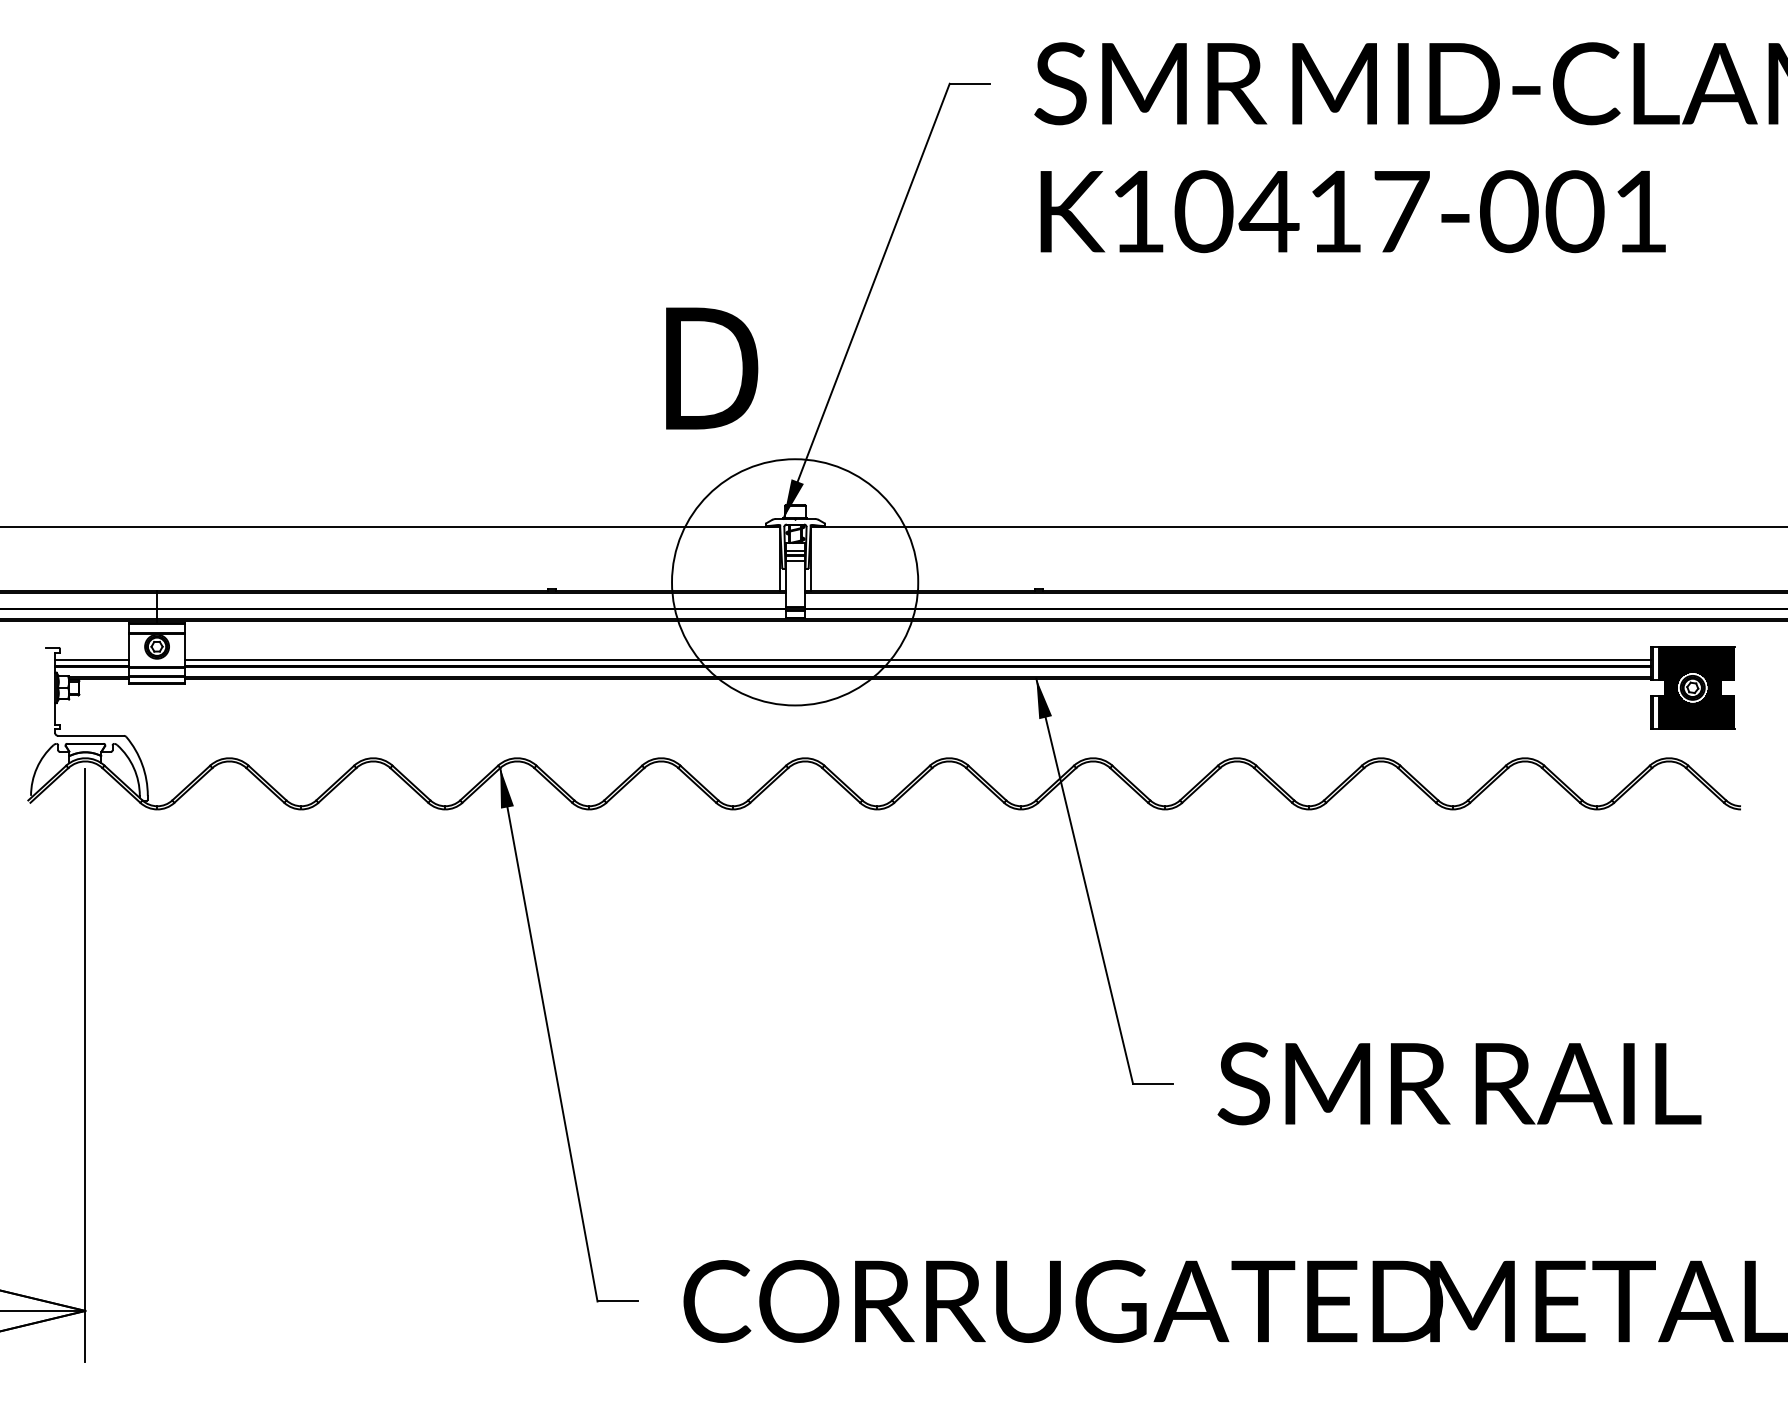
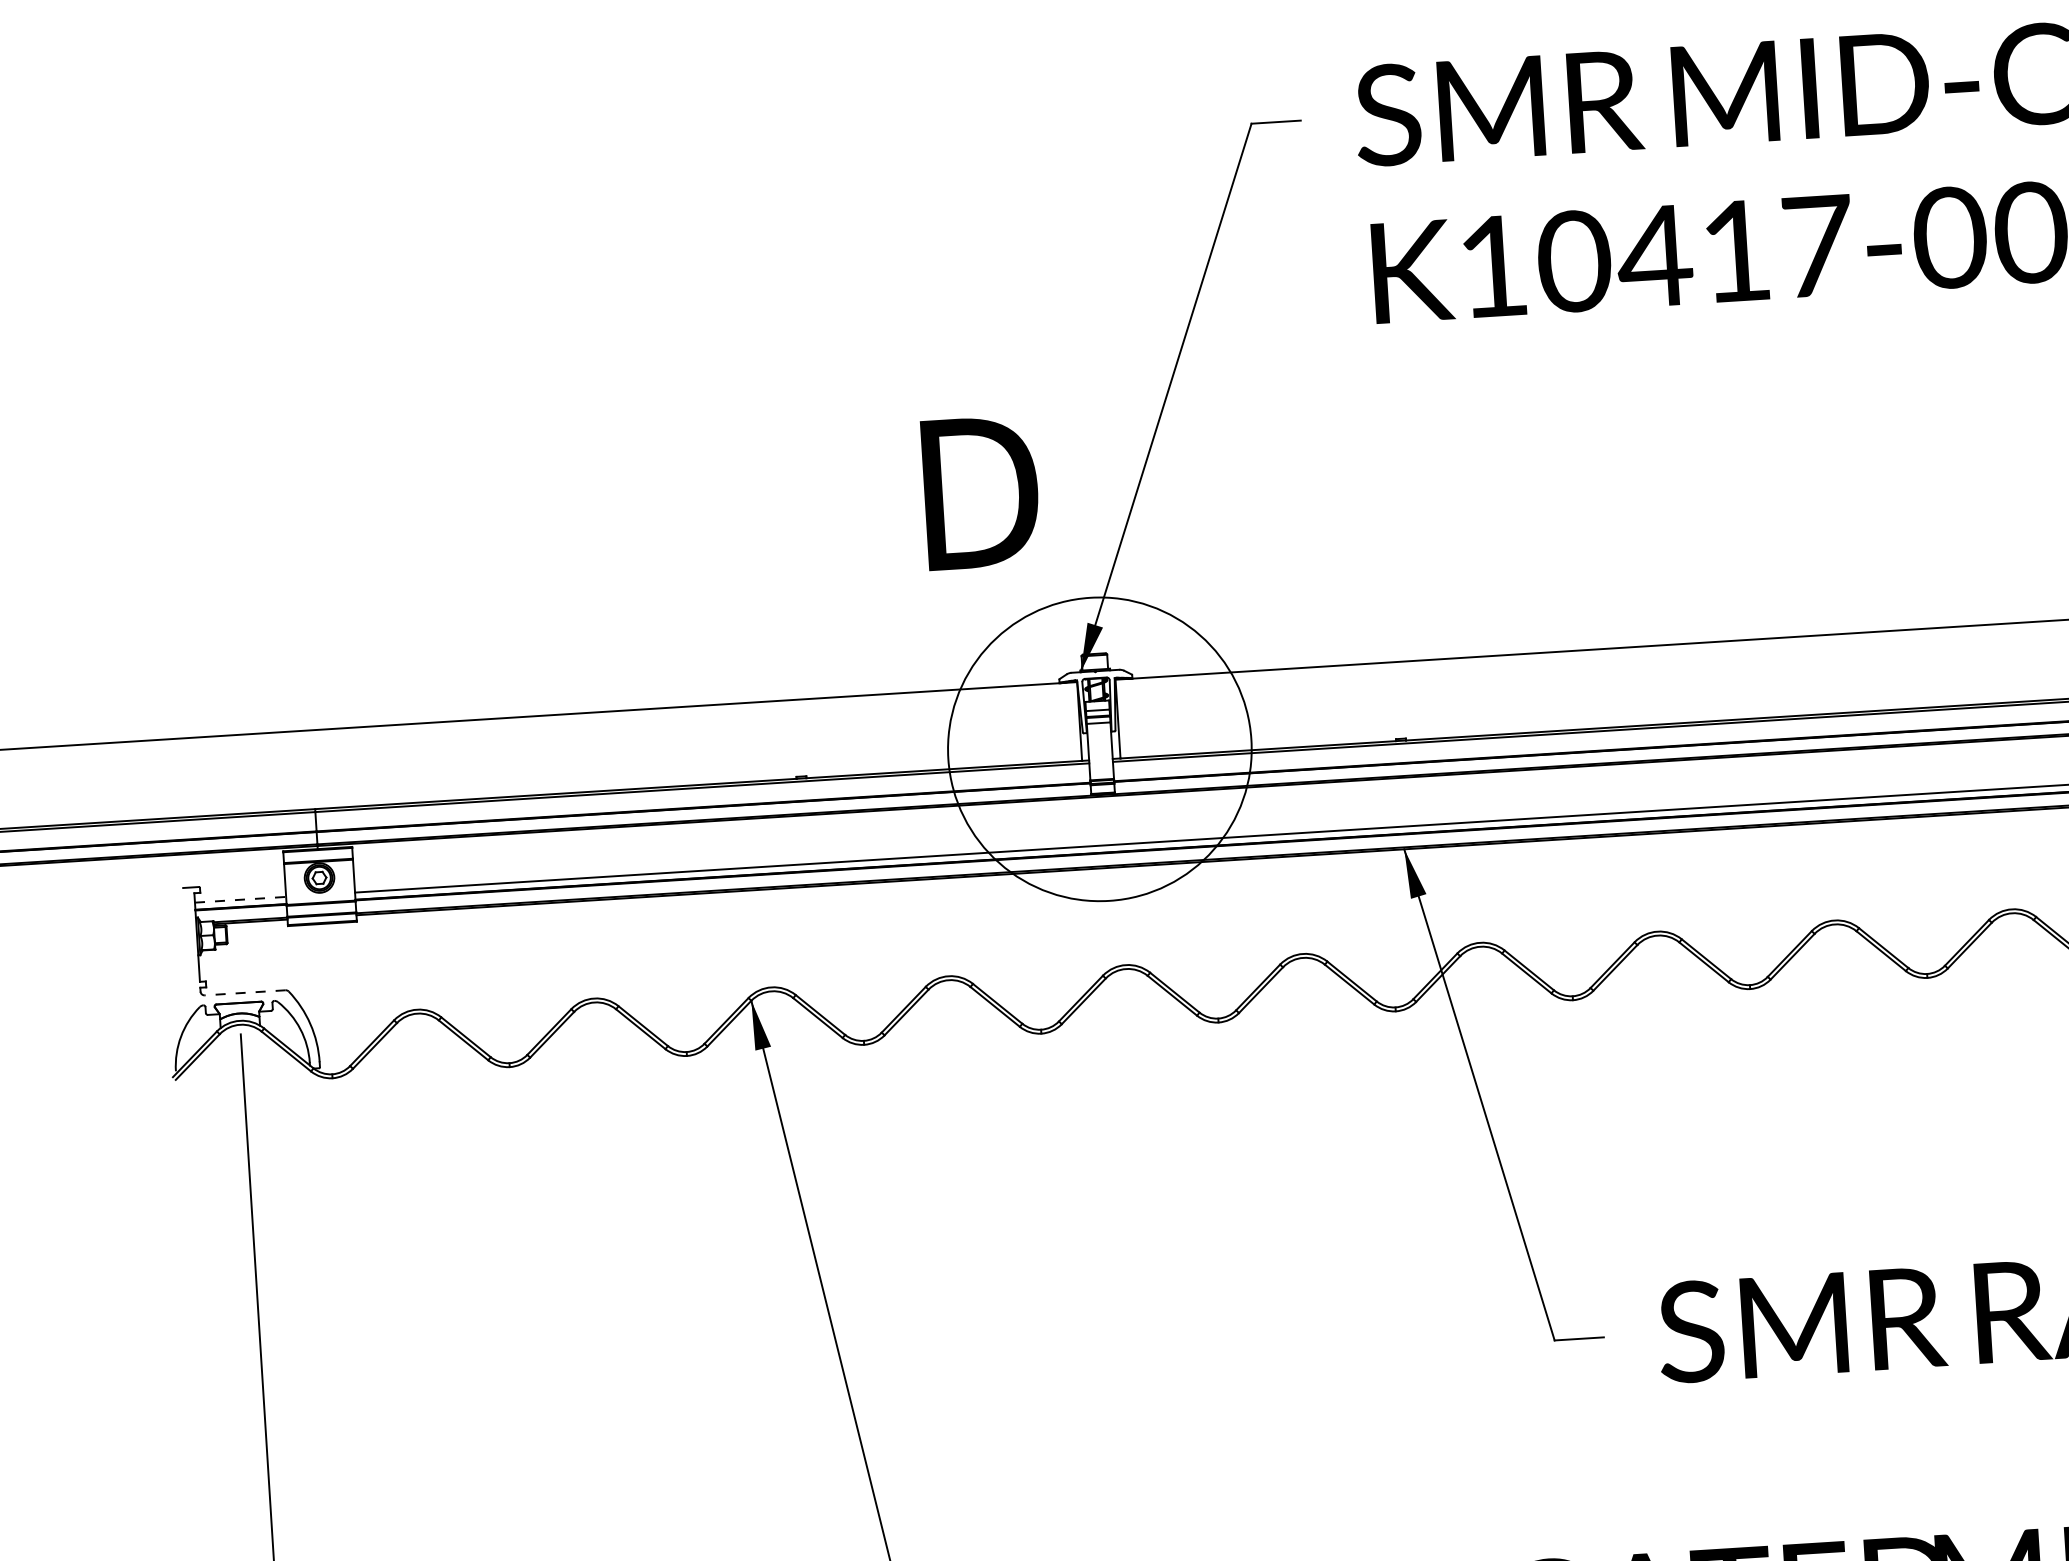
line: (92, 660) -> (241, 899), solid -> dashed
line: (91, 735) -> (245, 992), solid -> dashed

